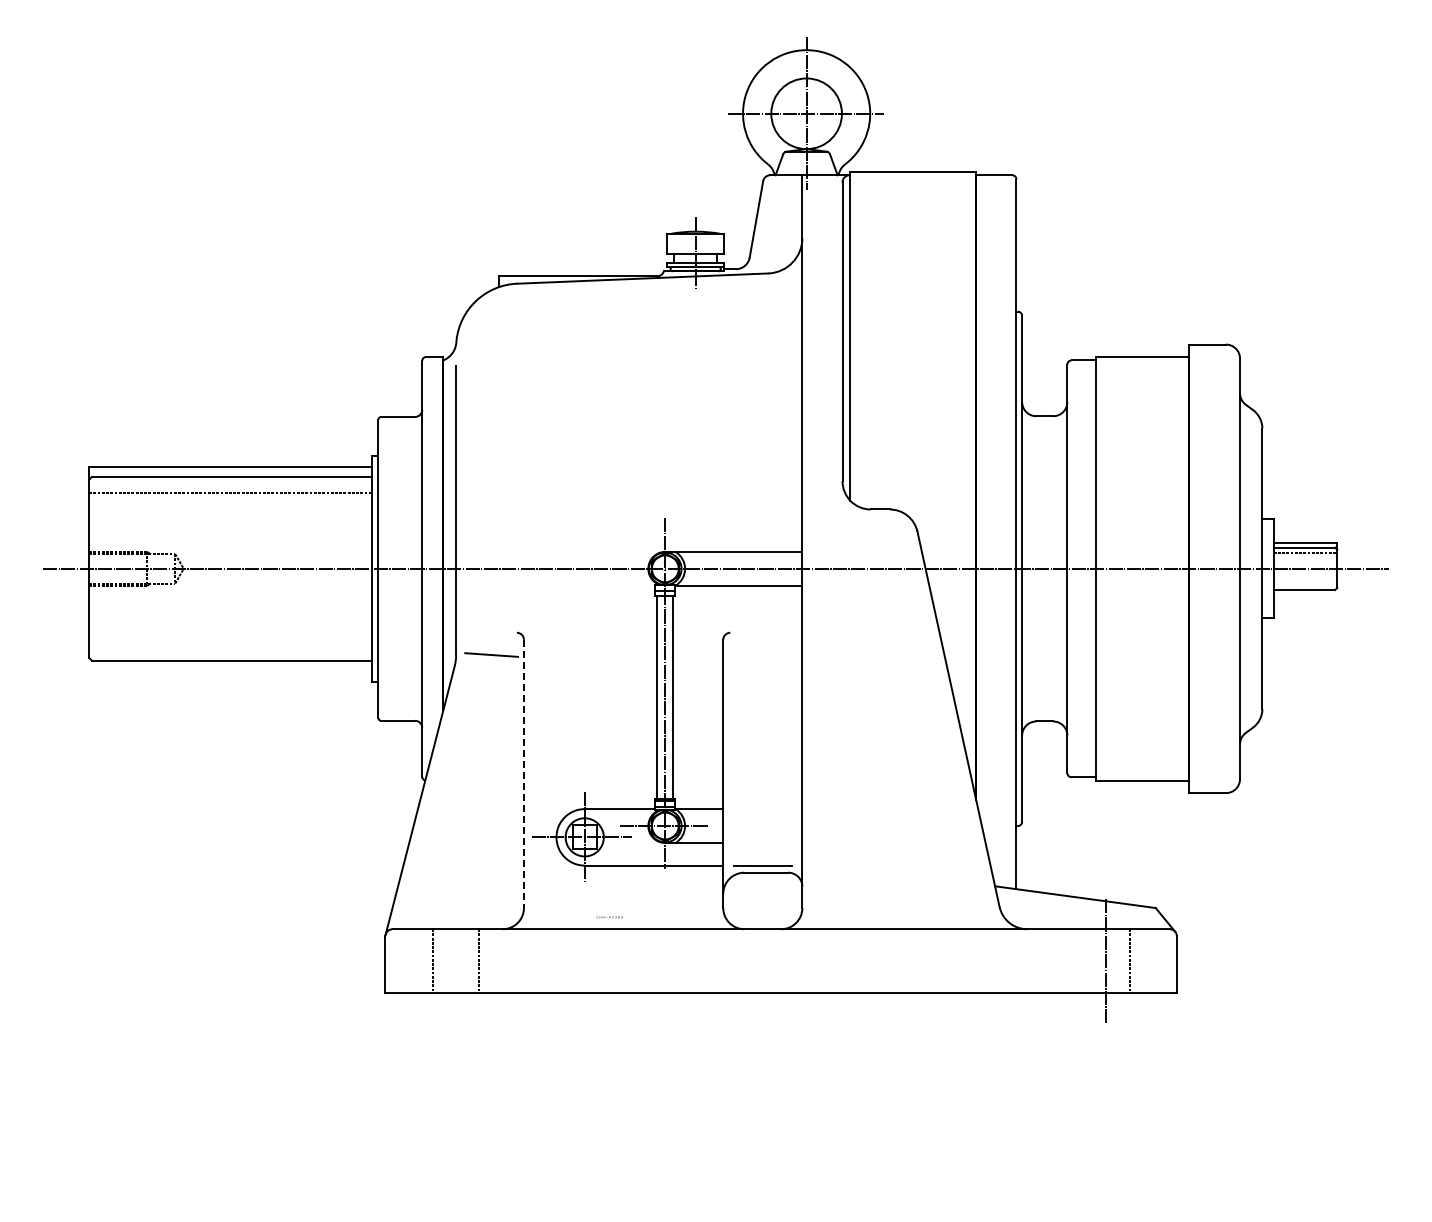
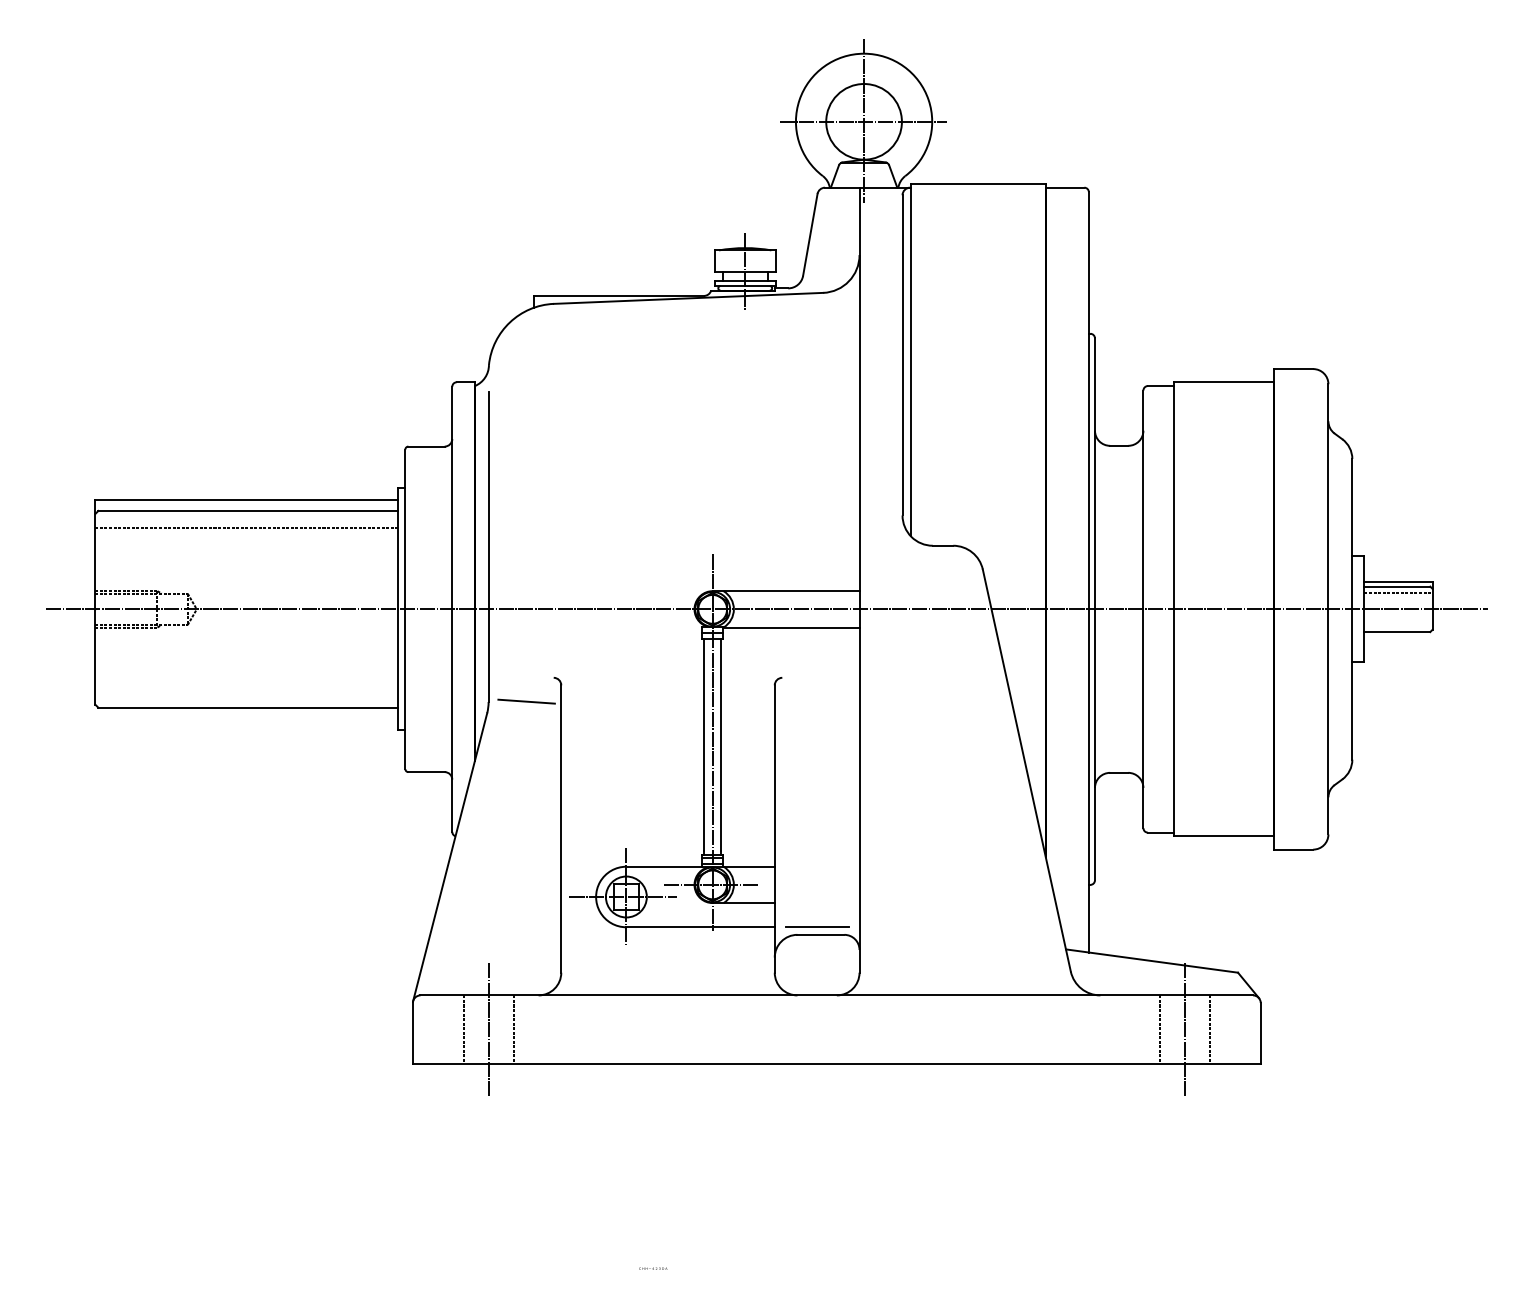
line: (523, 774) -> (560, 829), dashed -> solid
text: (609, 917) -> (652, 1268), moved
line: (1082, 960) -> (1159, 1028), added
line: (456, 962) -> (488, 1031), added

